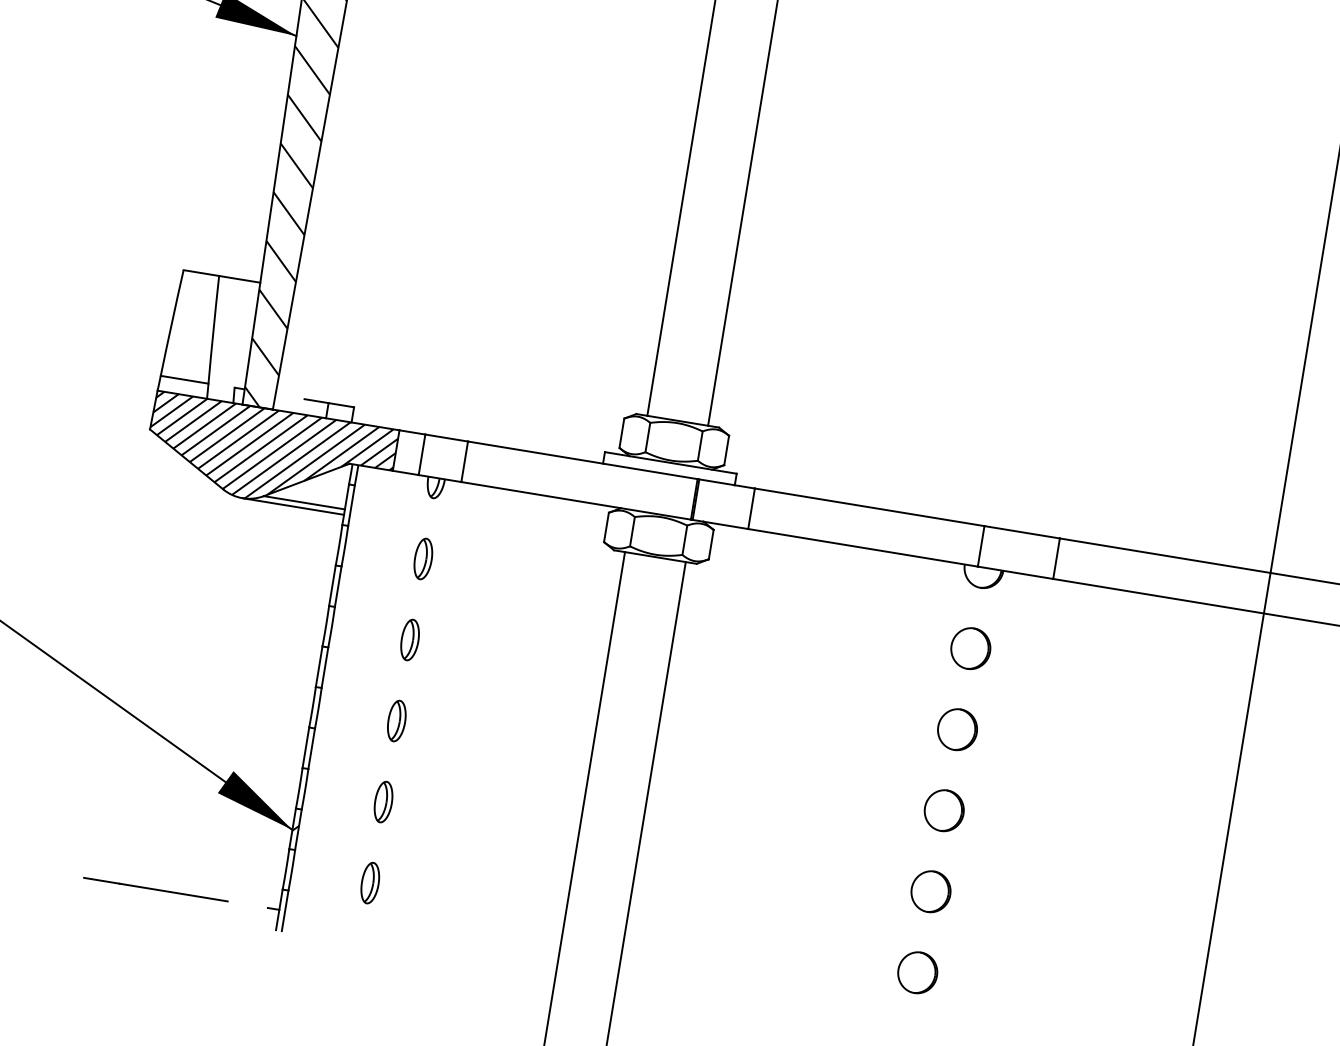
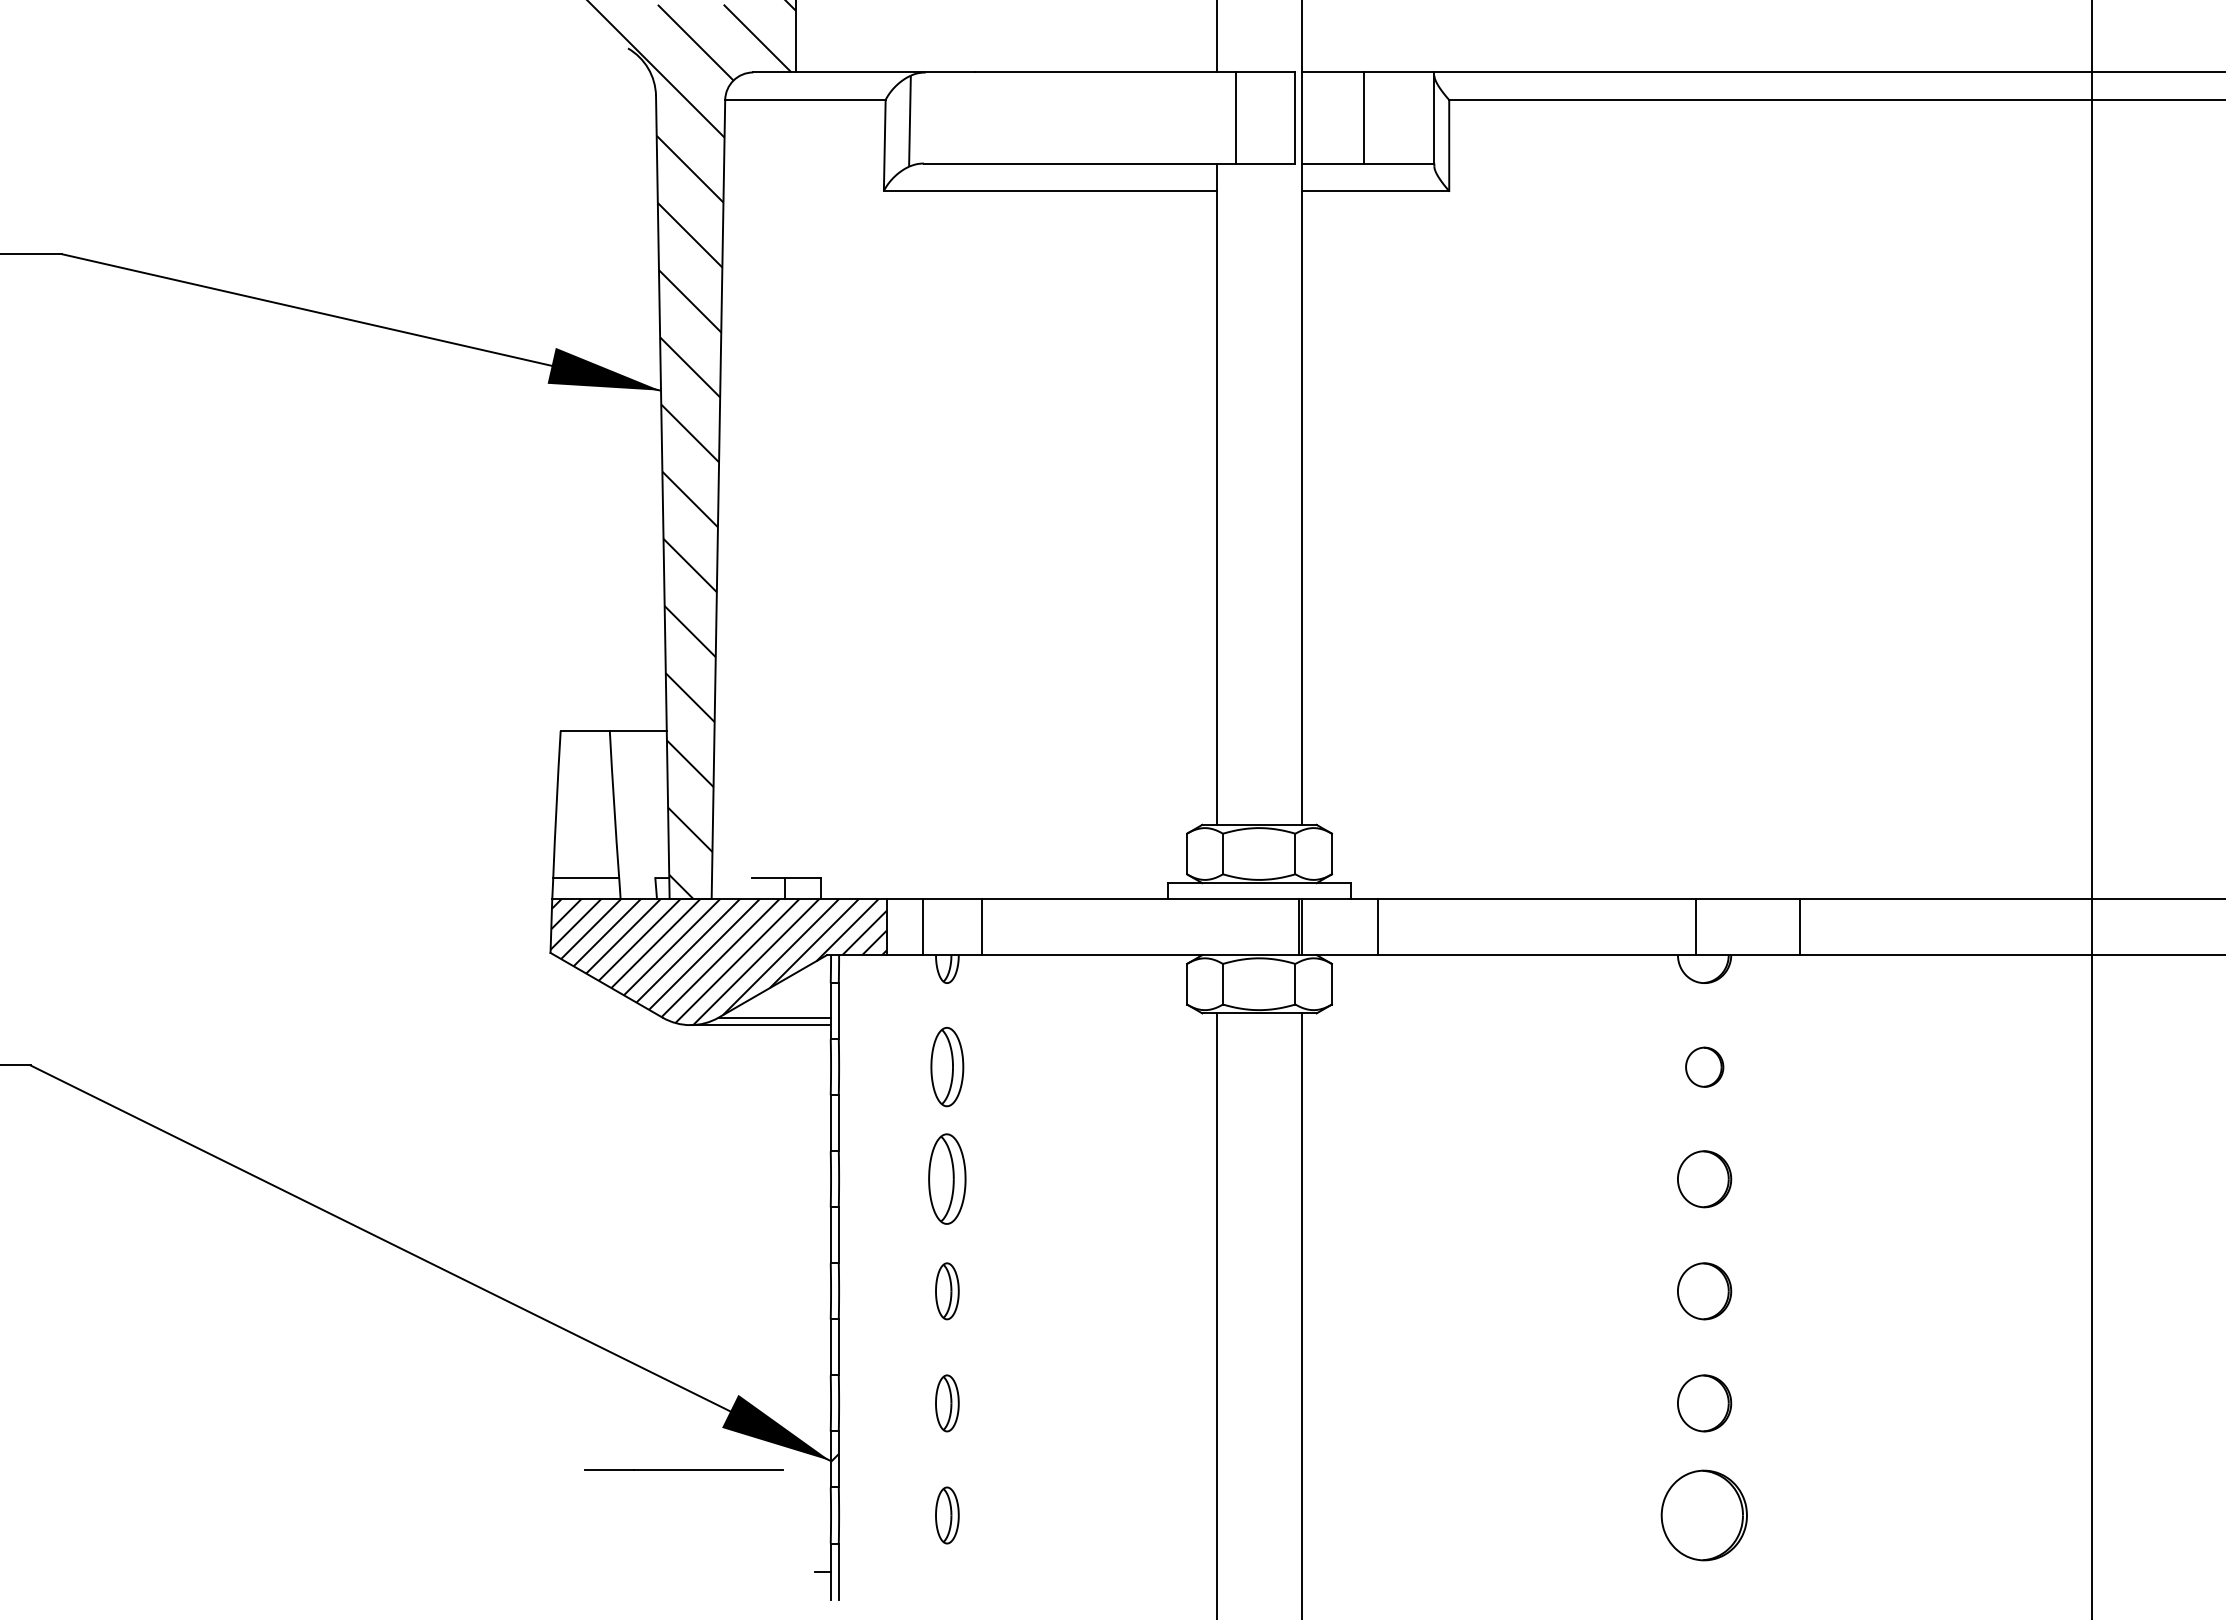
part: (423, 559) -> (947, 1067), size x1.4
part: (410, 640) -> (947, 1179), size x1.6
part: (970, 648) -> (1704, 1067), size x0.7
line: (155, 889) -> (683, 1469), moved
part: (917, 972) -> (1704, 1515), size x1.6

